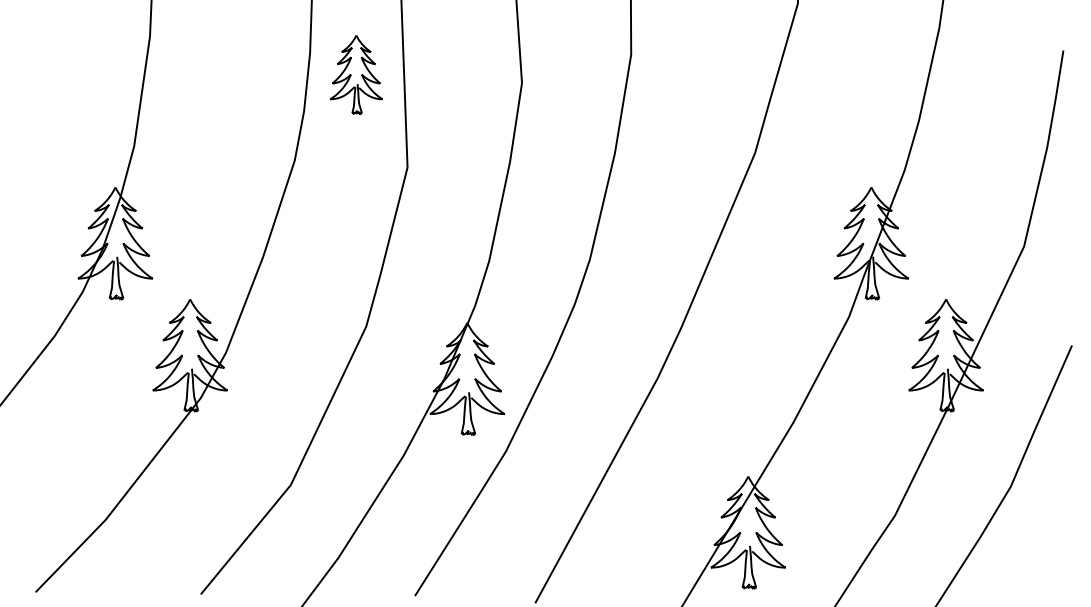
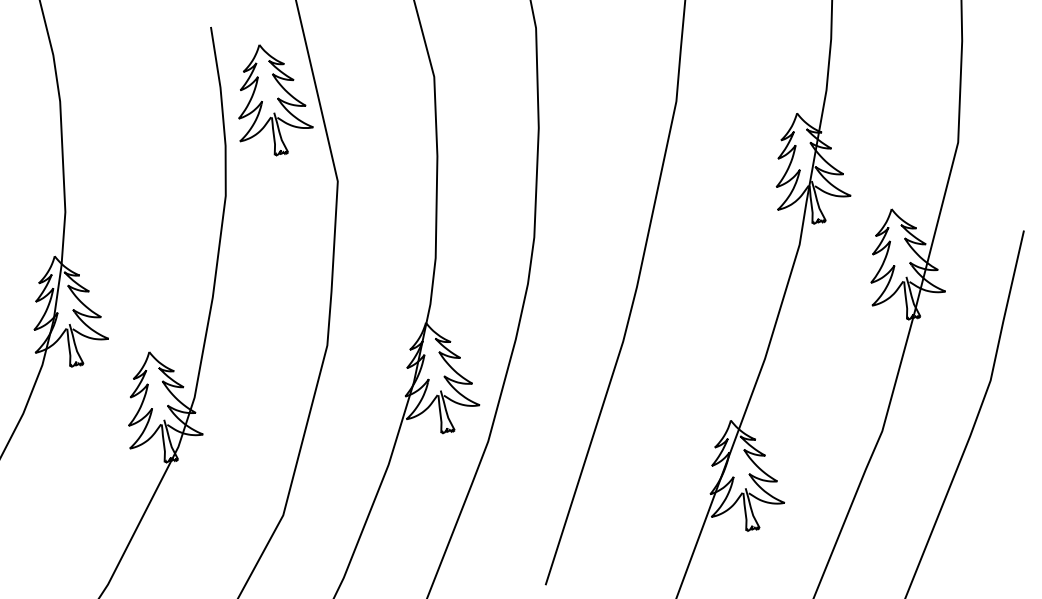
part: (356, 74) -> (270, 99), size x1.43

